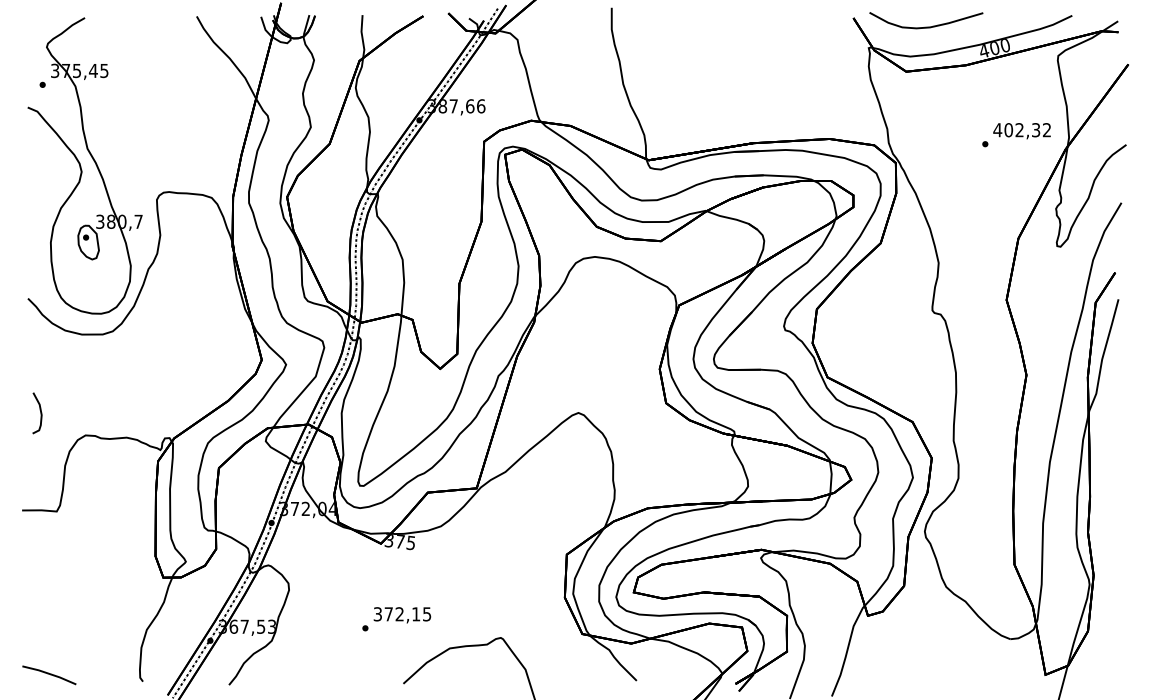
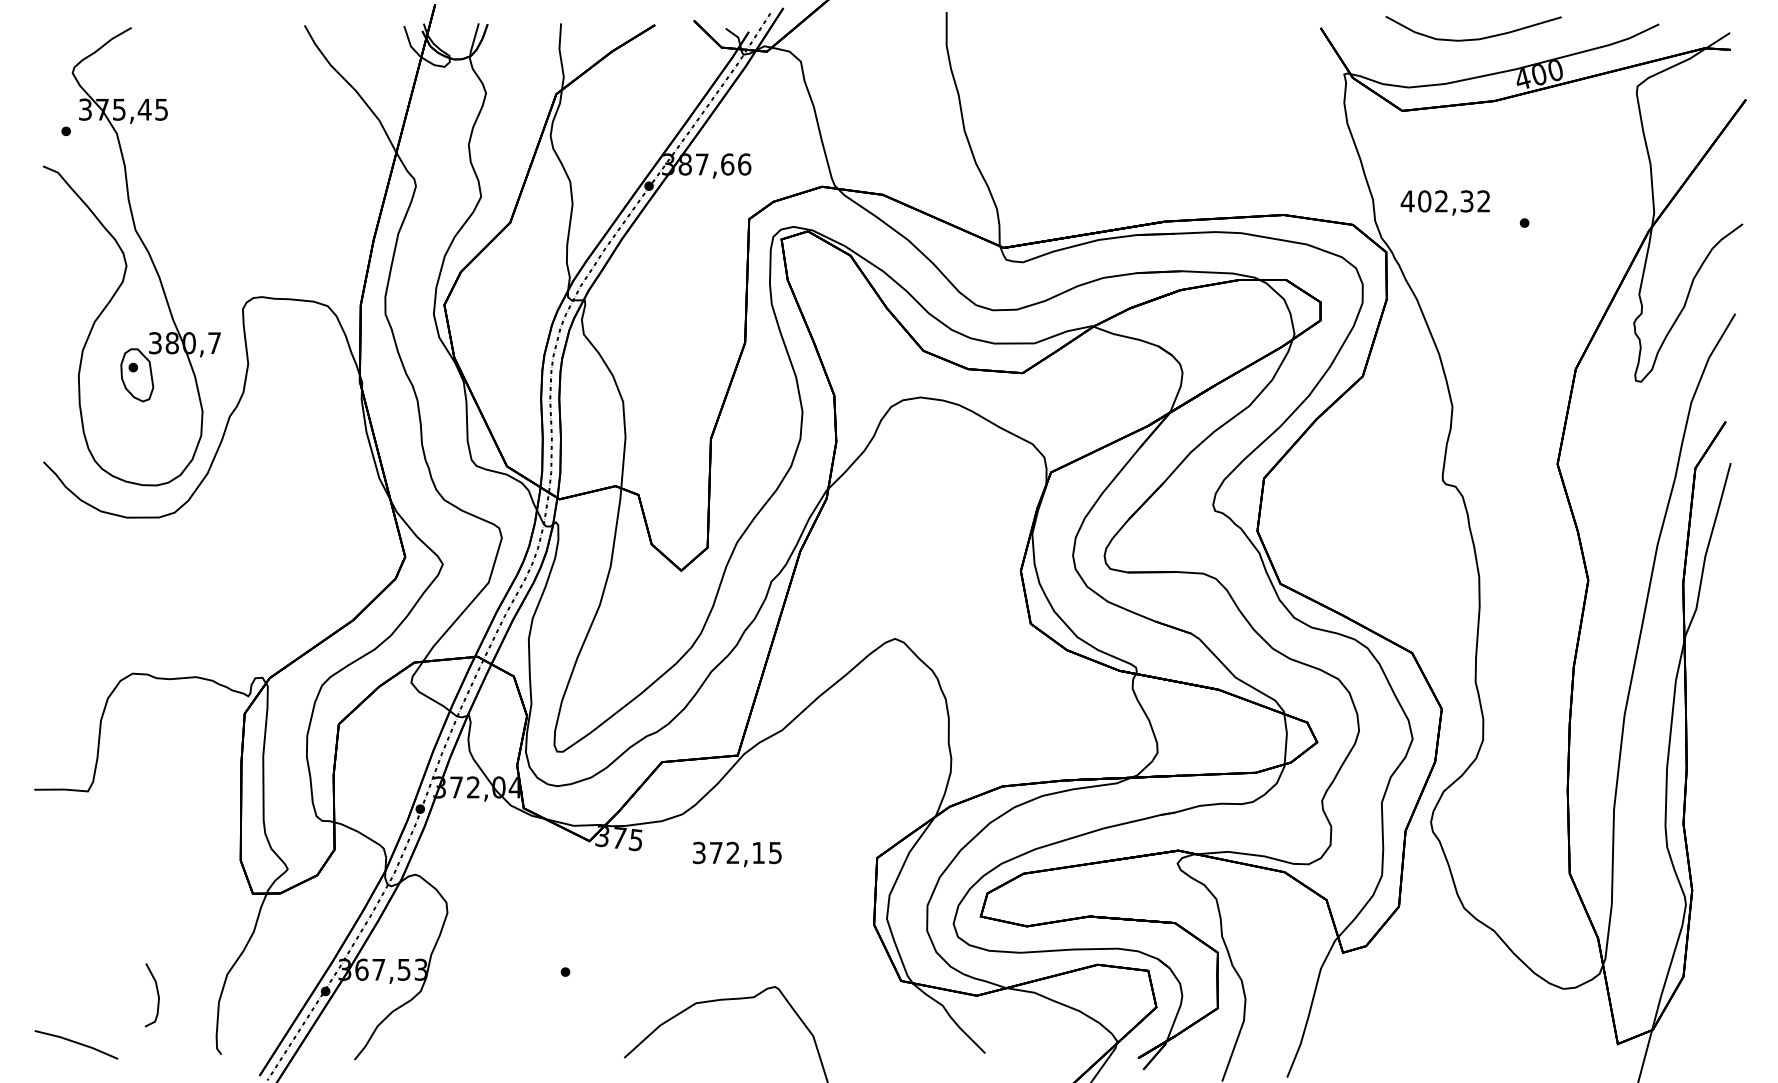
curve: (926, 26) -> (1473, 37), moved
text: (1021, 131) -> (1444, 203), moved
curve: (40, 413) -> (157, 995), moved
text: (402, 615) -> (737, 854), moved

